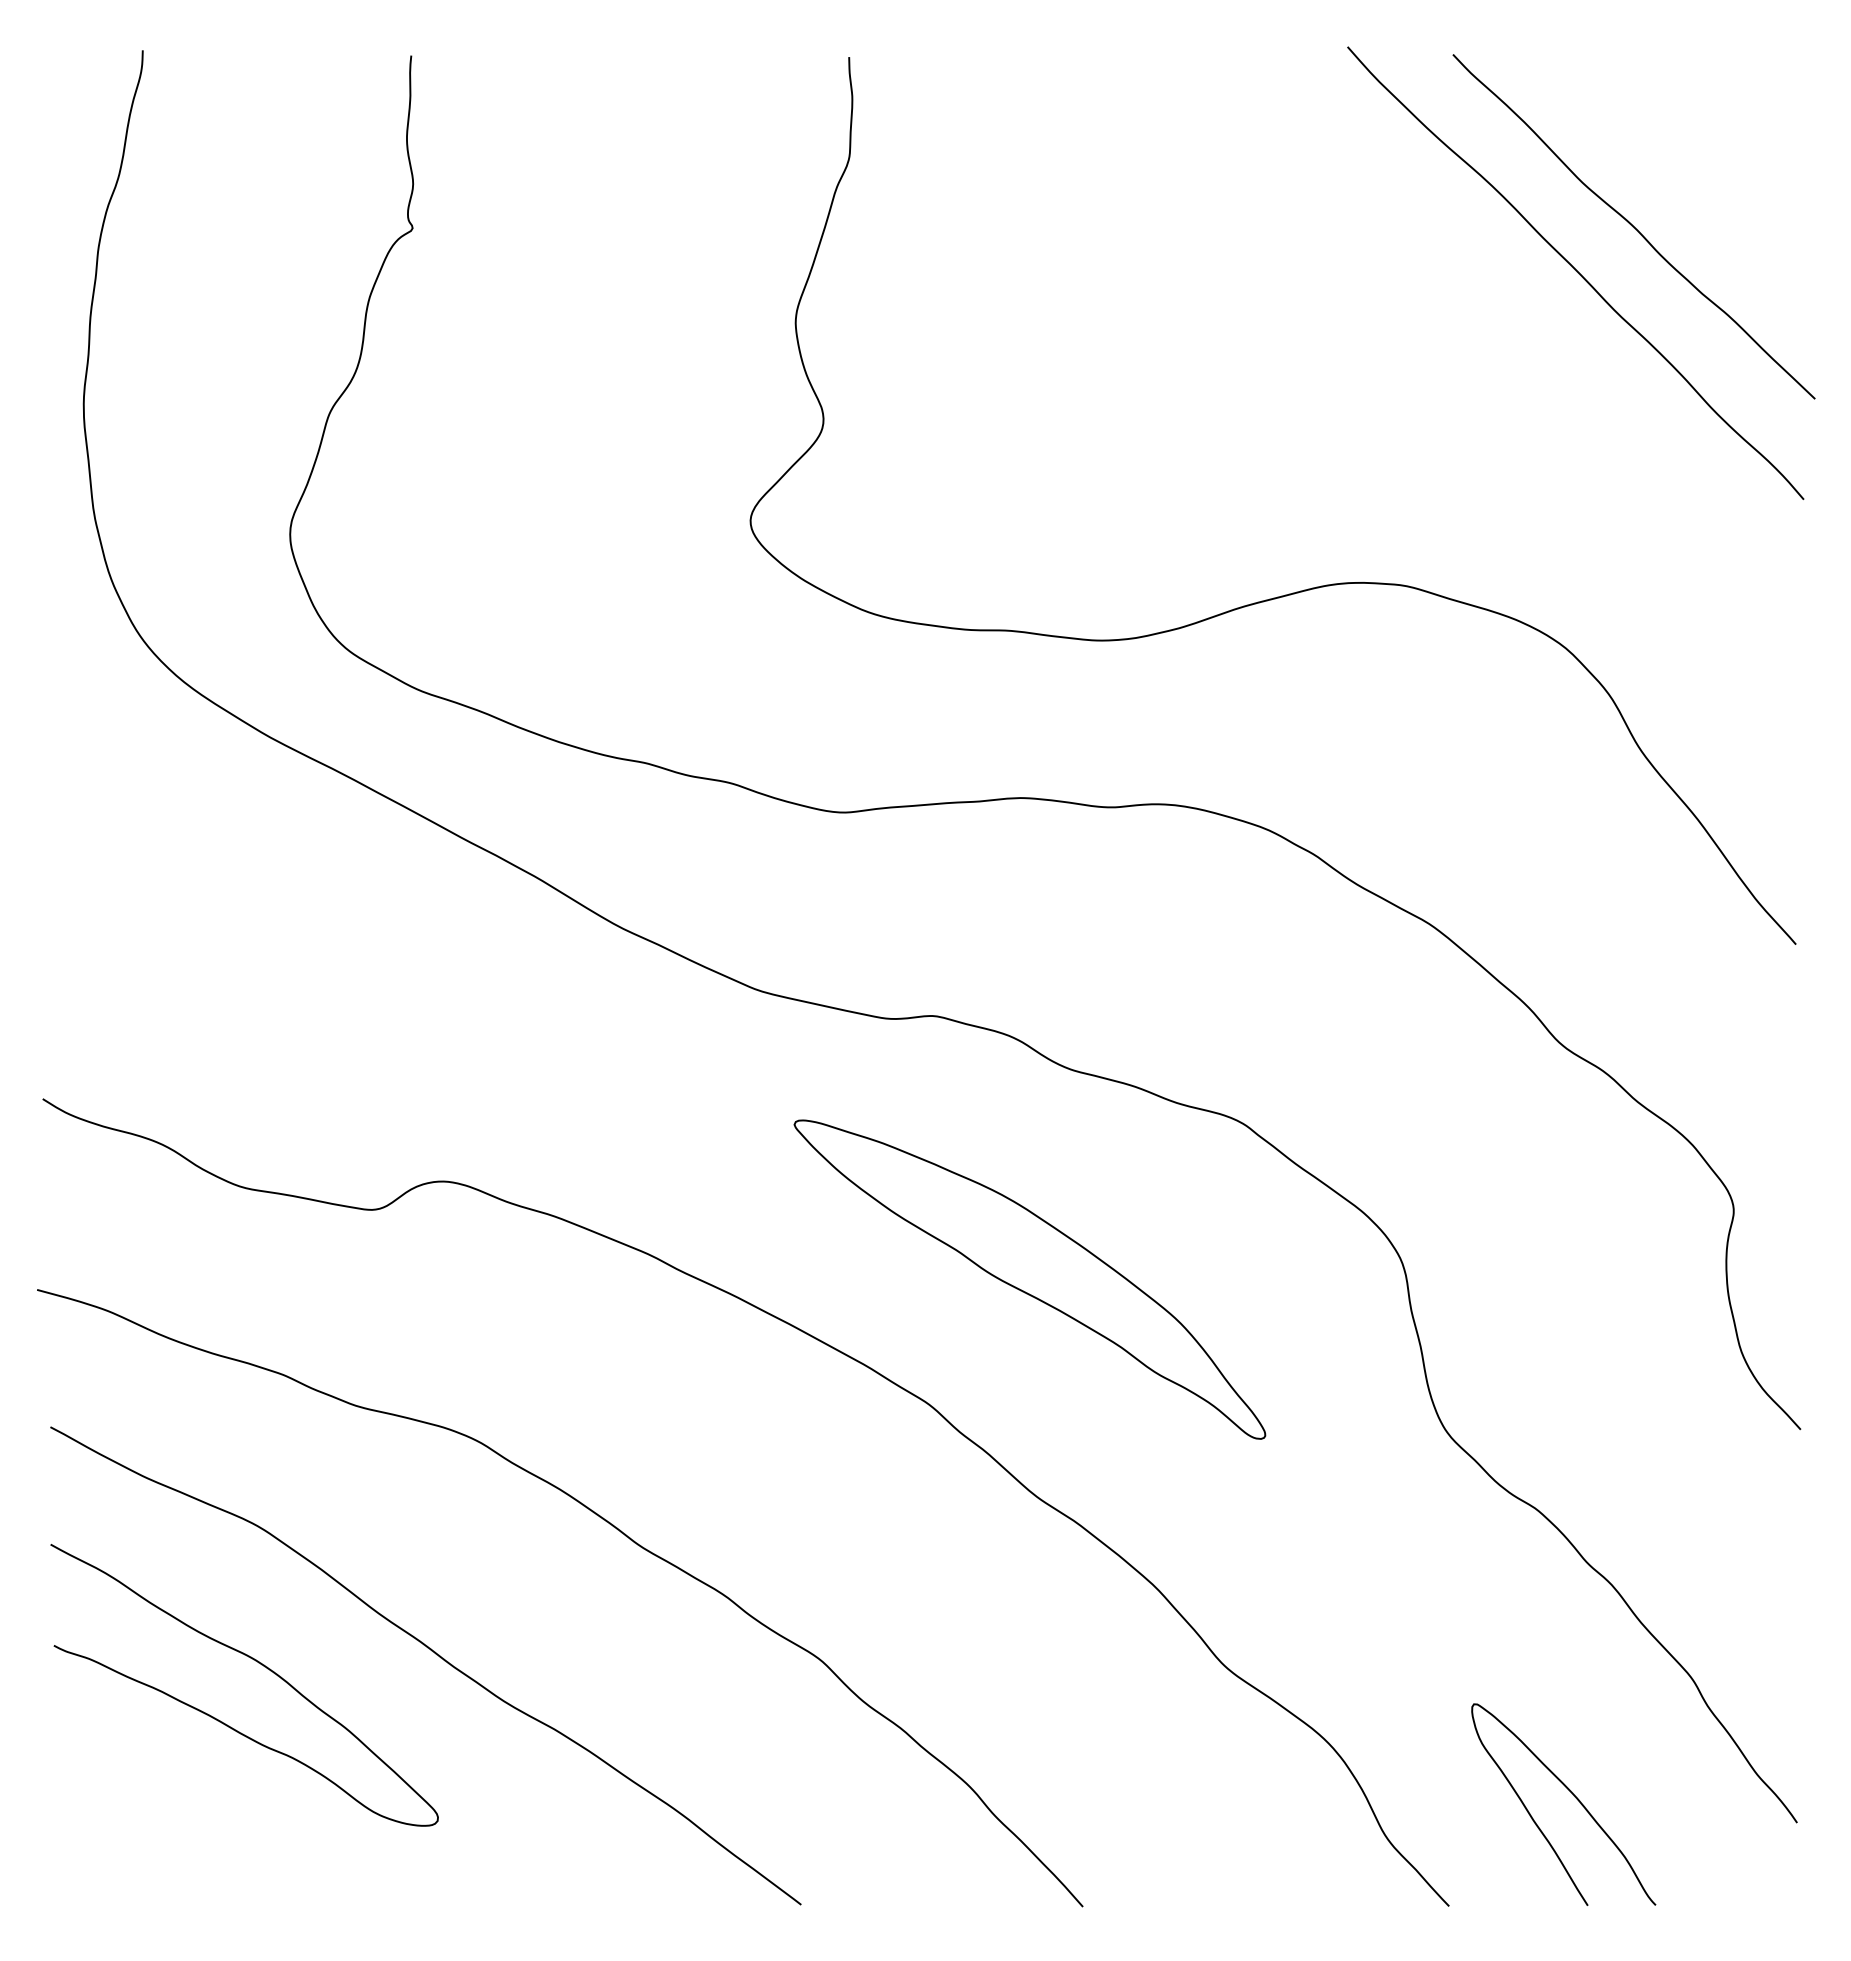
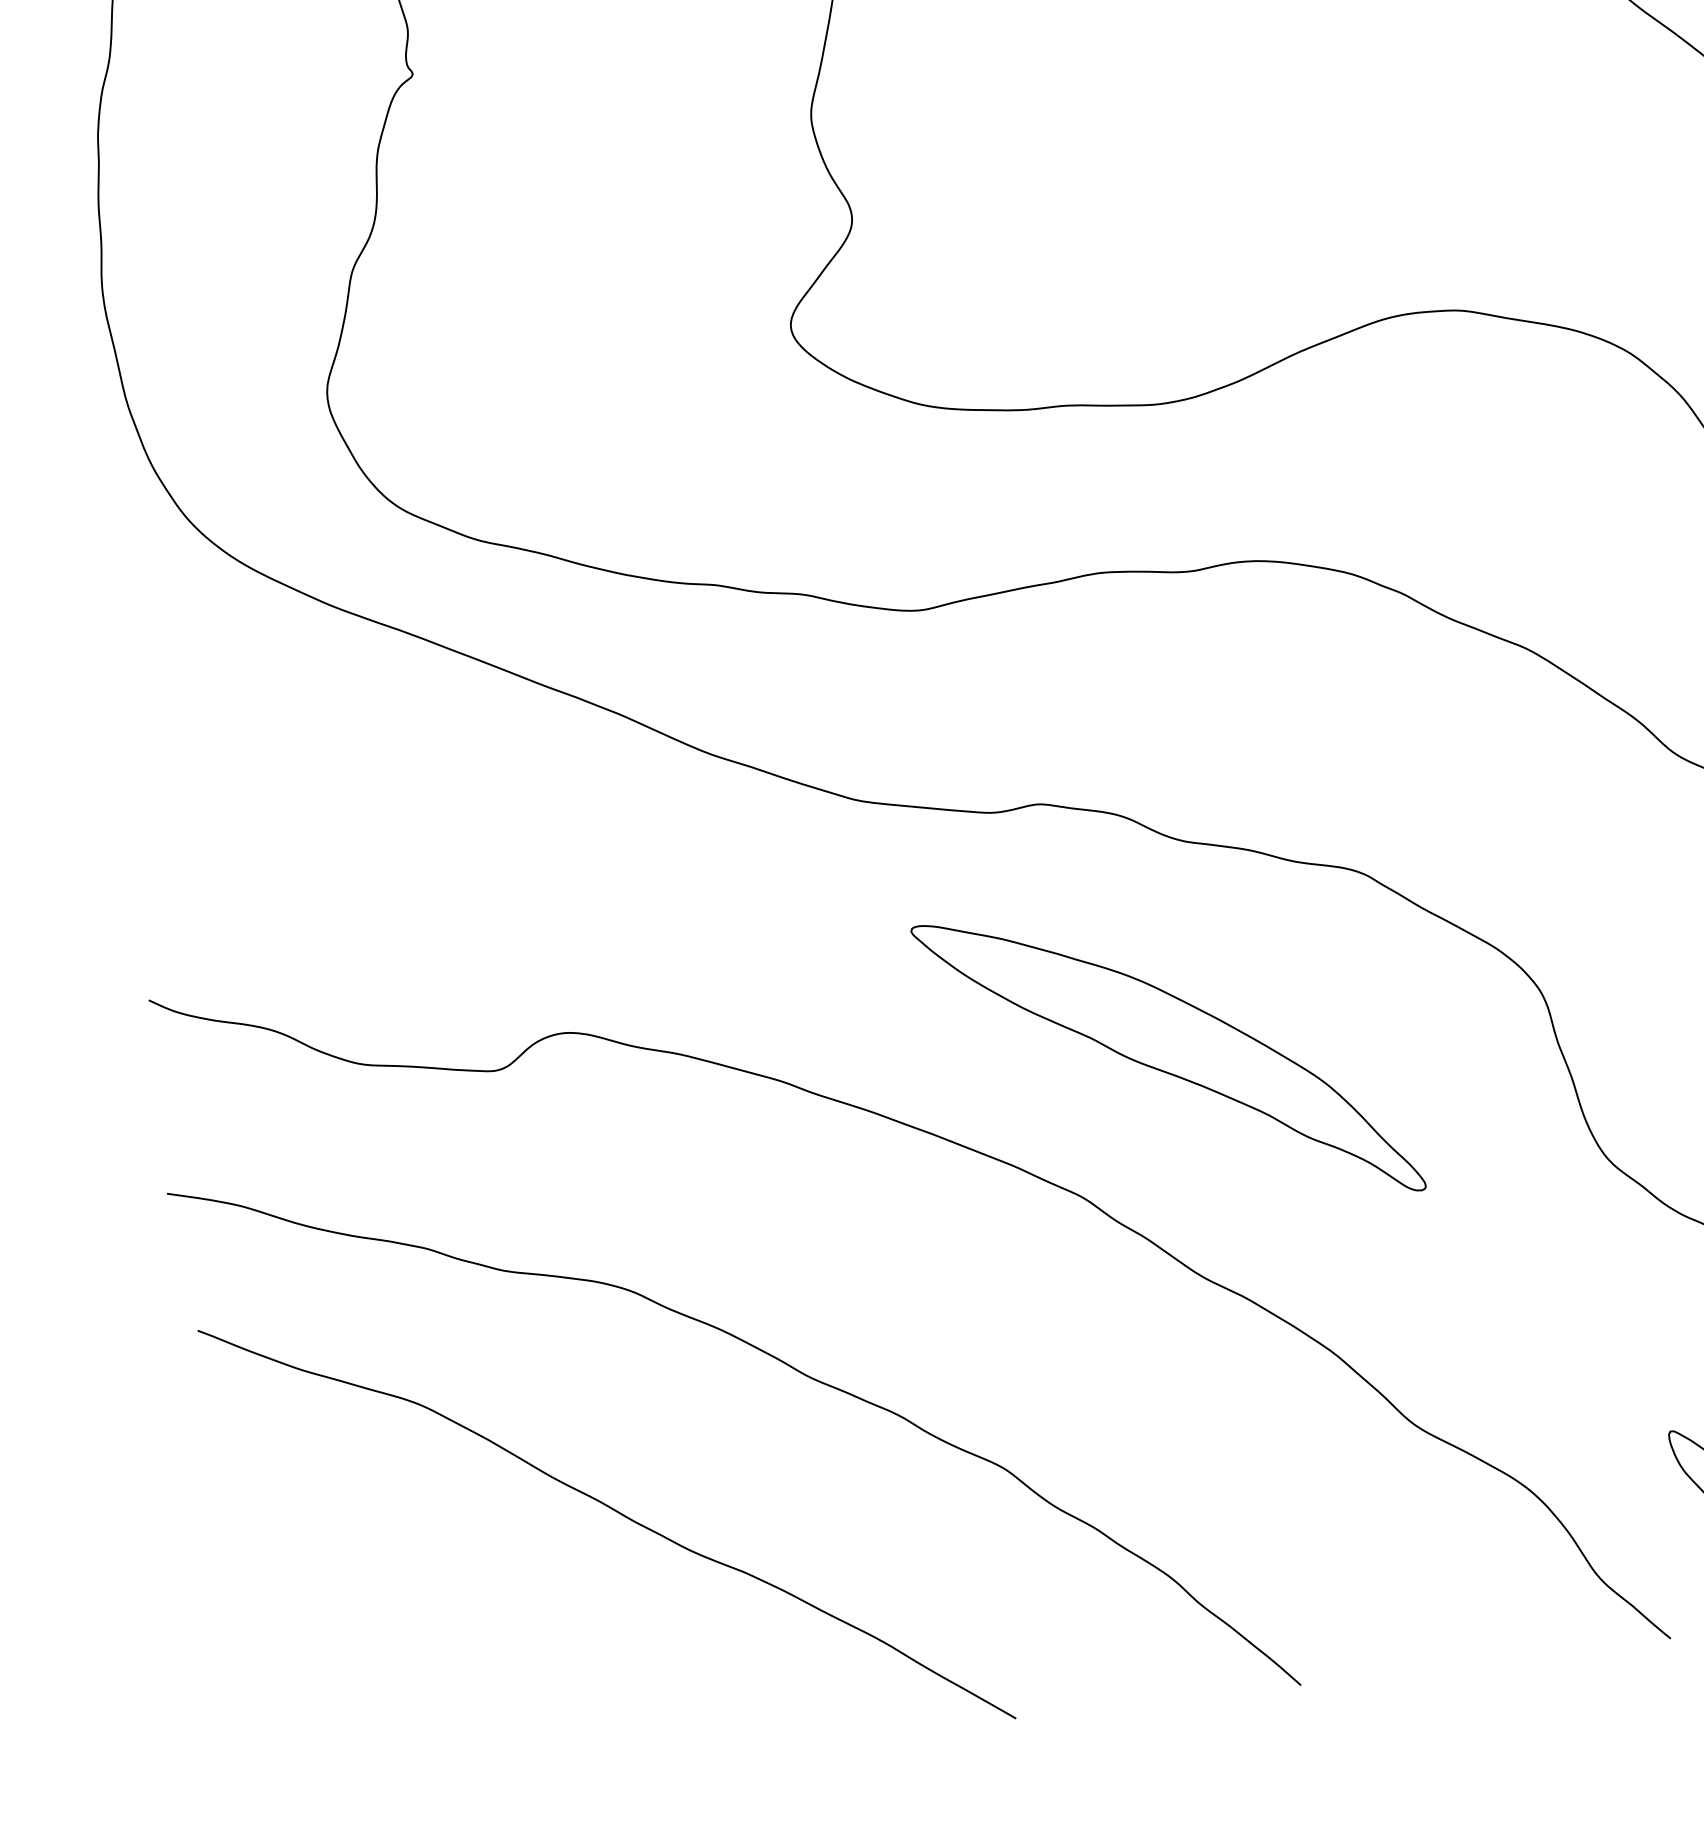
curve: (258, 1663) -> (437, 1543), removed

